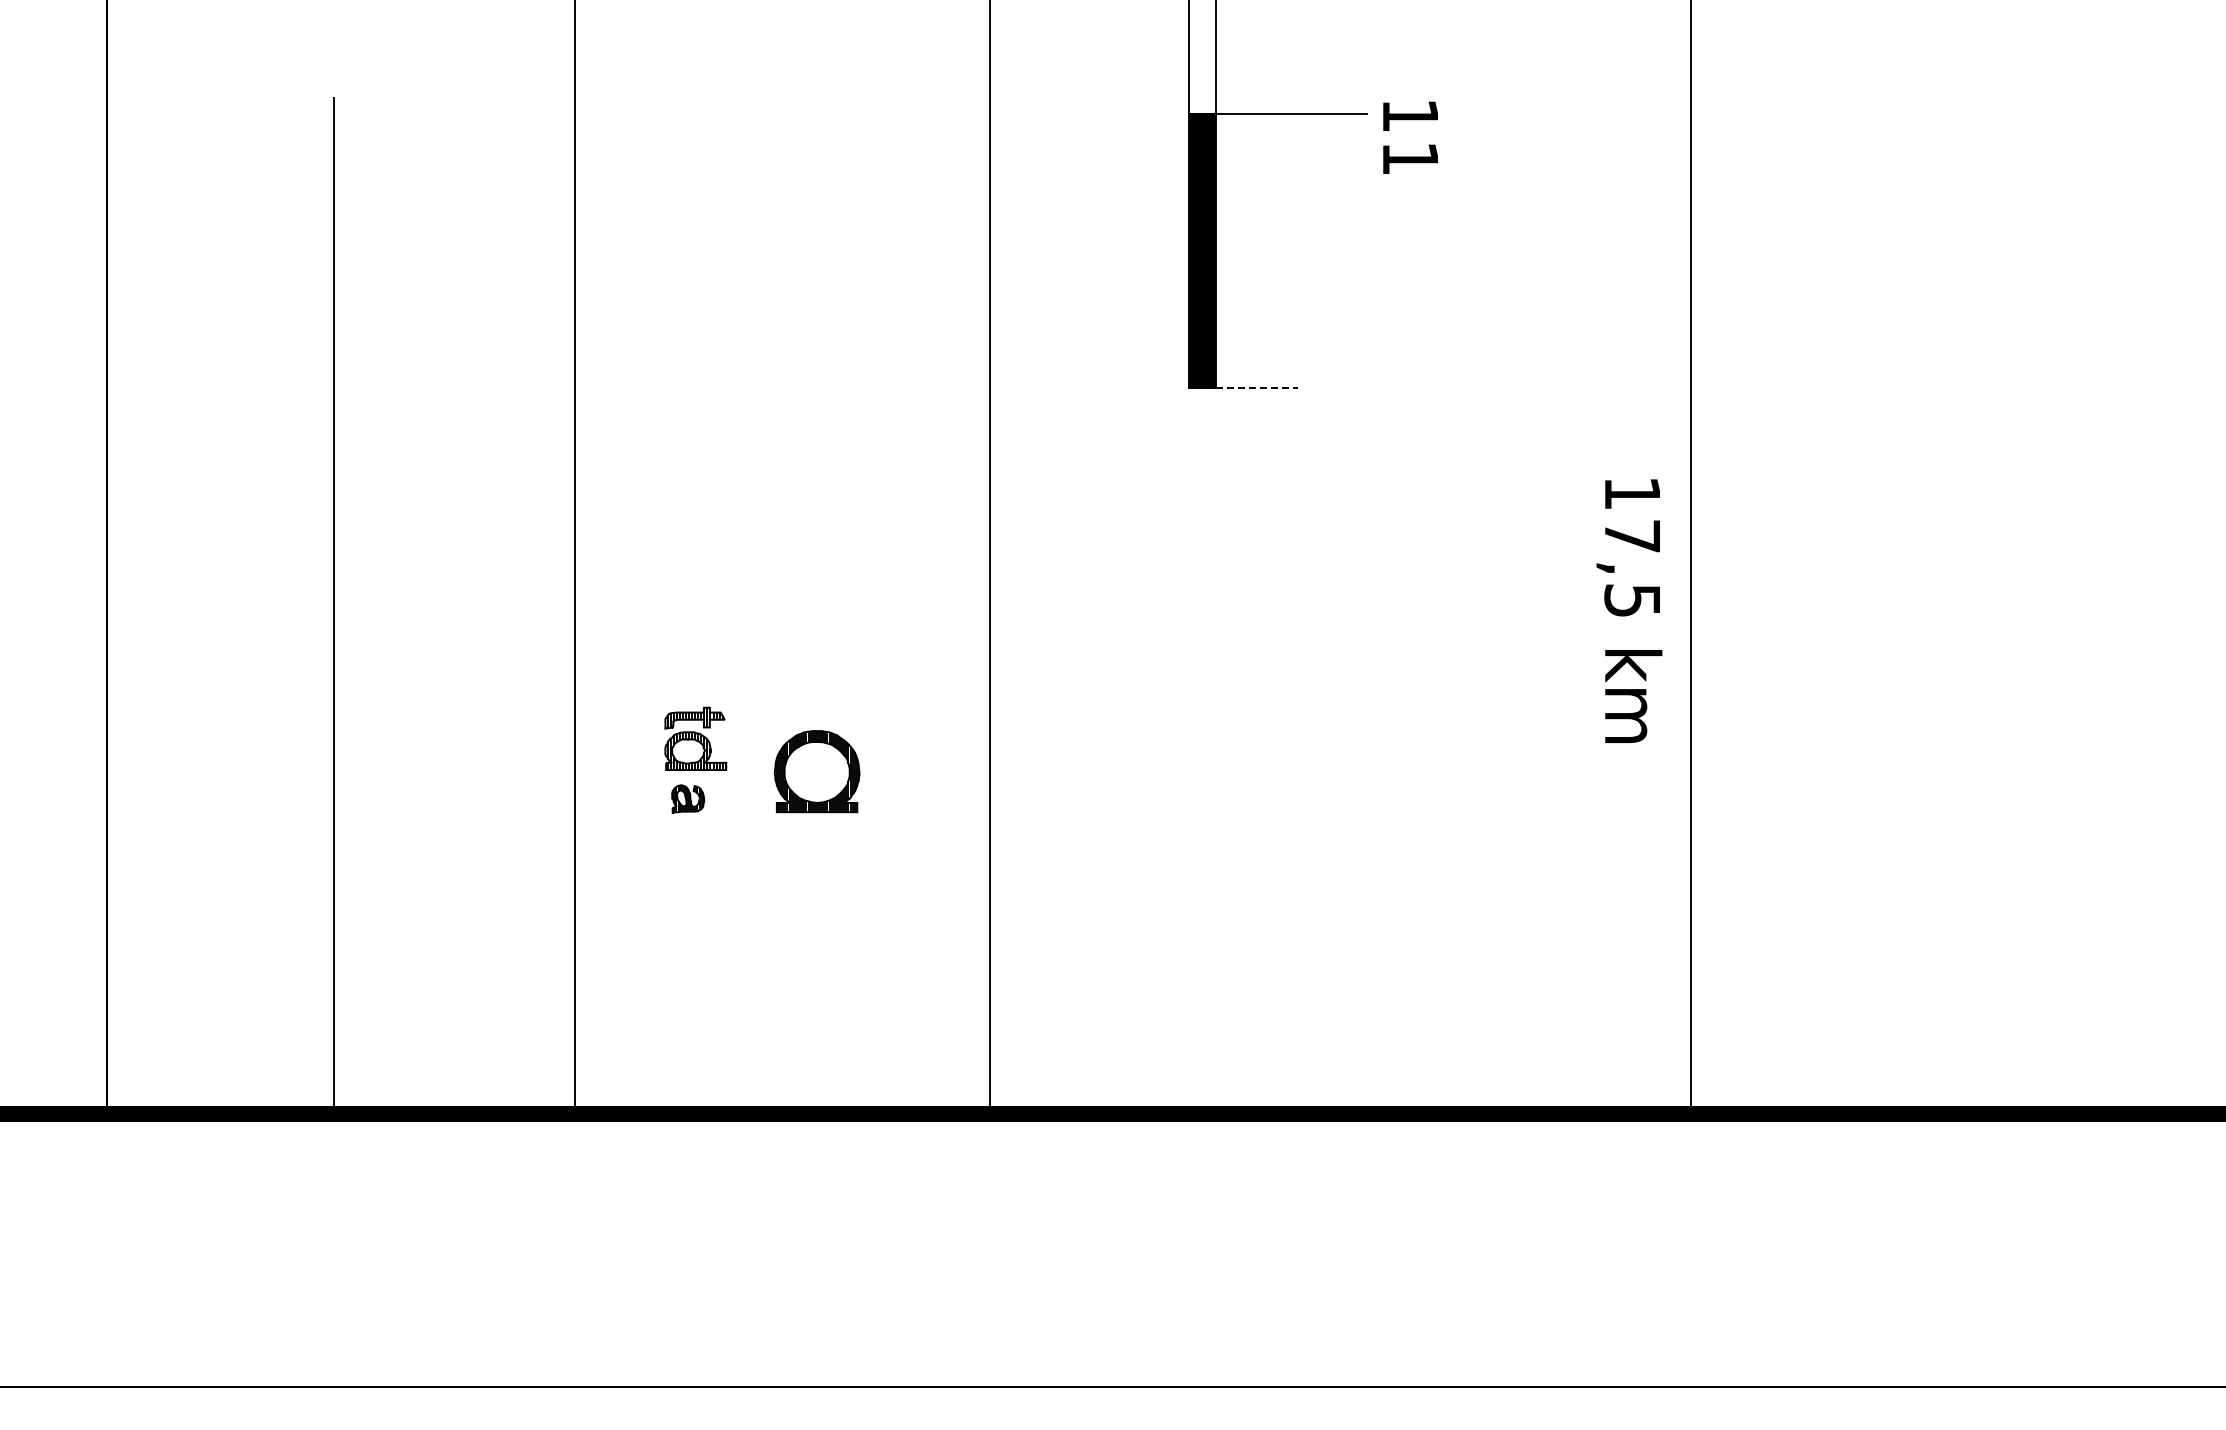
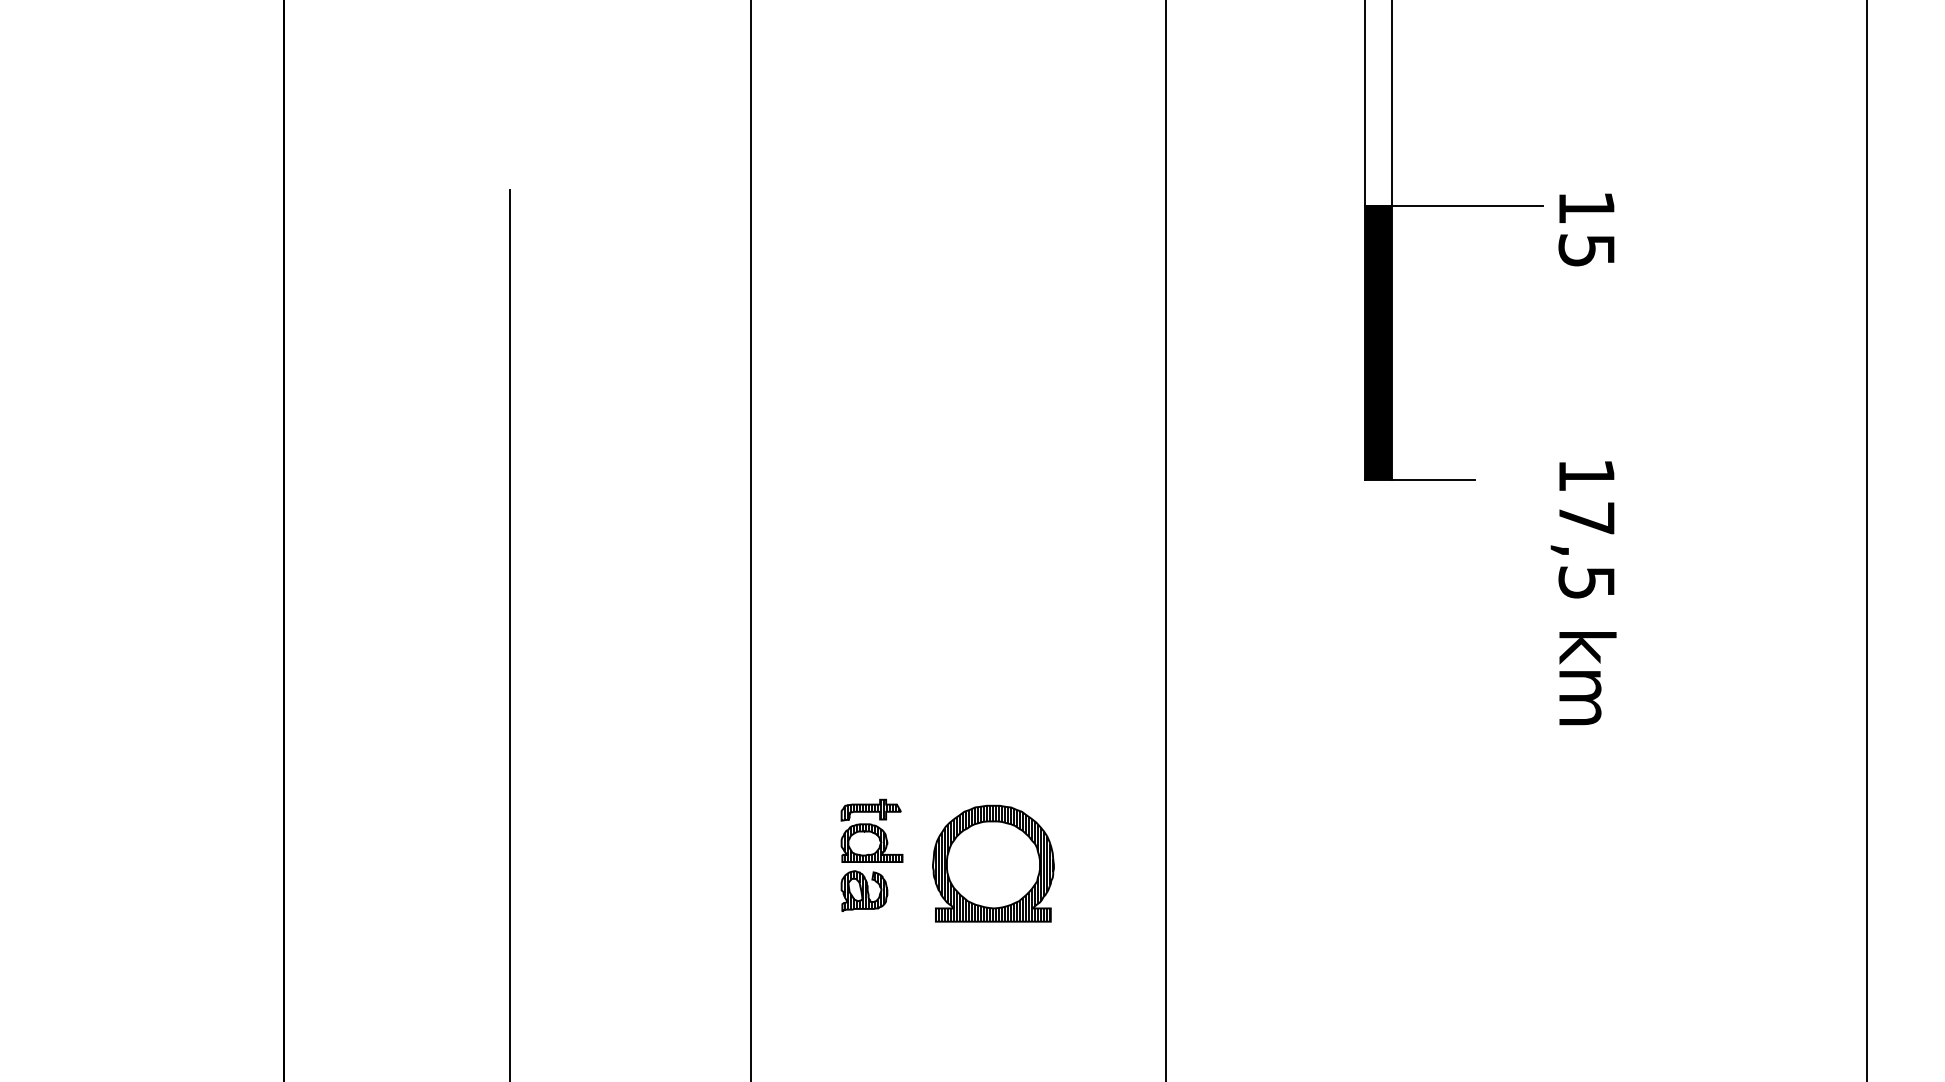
text: (1409, 158) -> (1585, 250), 11 -> 15
line: (1257, 388) -> (1433, 480), dashed -> solid
text: (1629, 610) -> (1583, 592), moved
part: (816, 771) -> (992, 863), size x1.43
part: (687, 799) -> (863, 891), size x1.43

